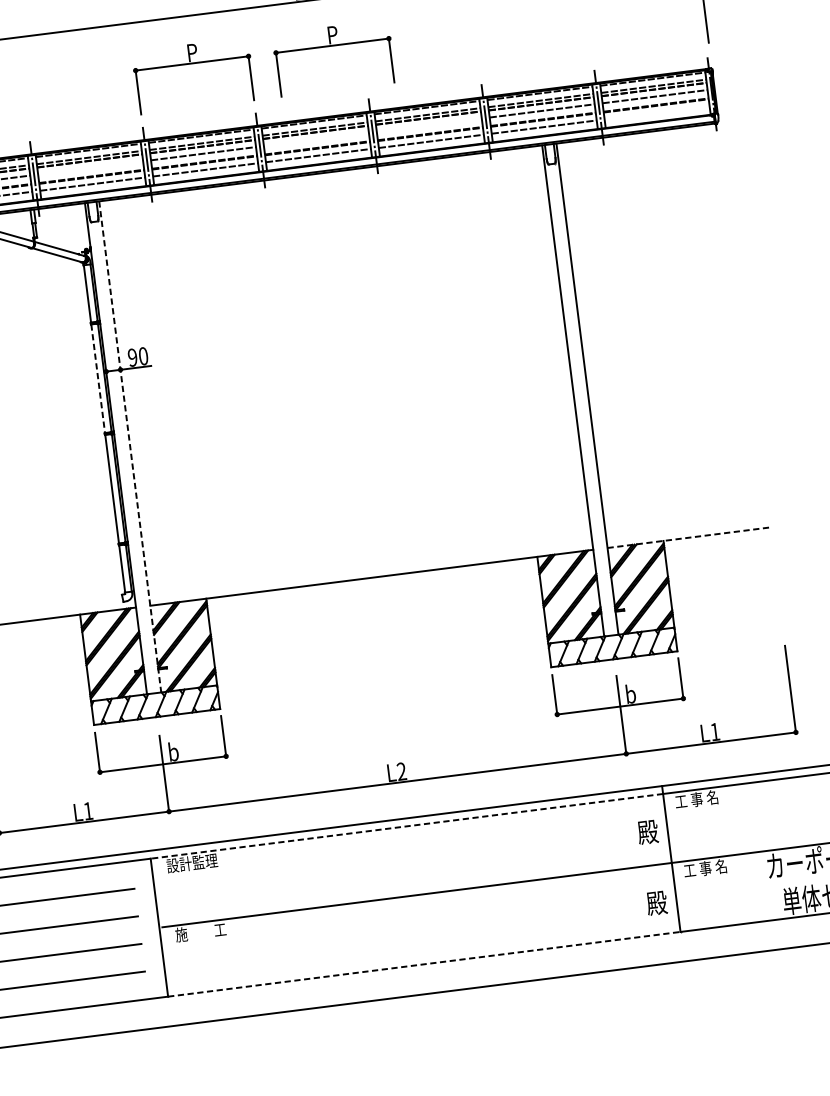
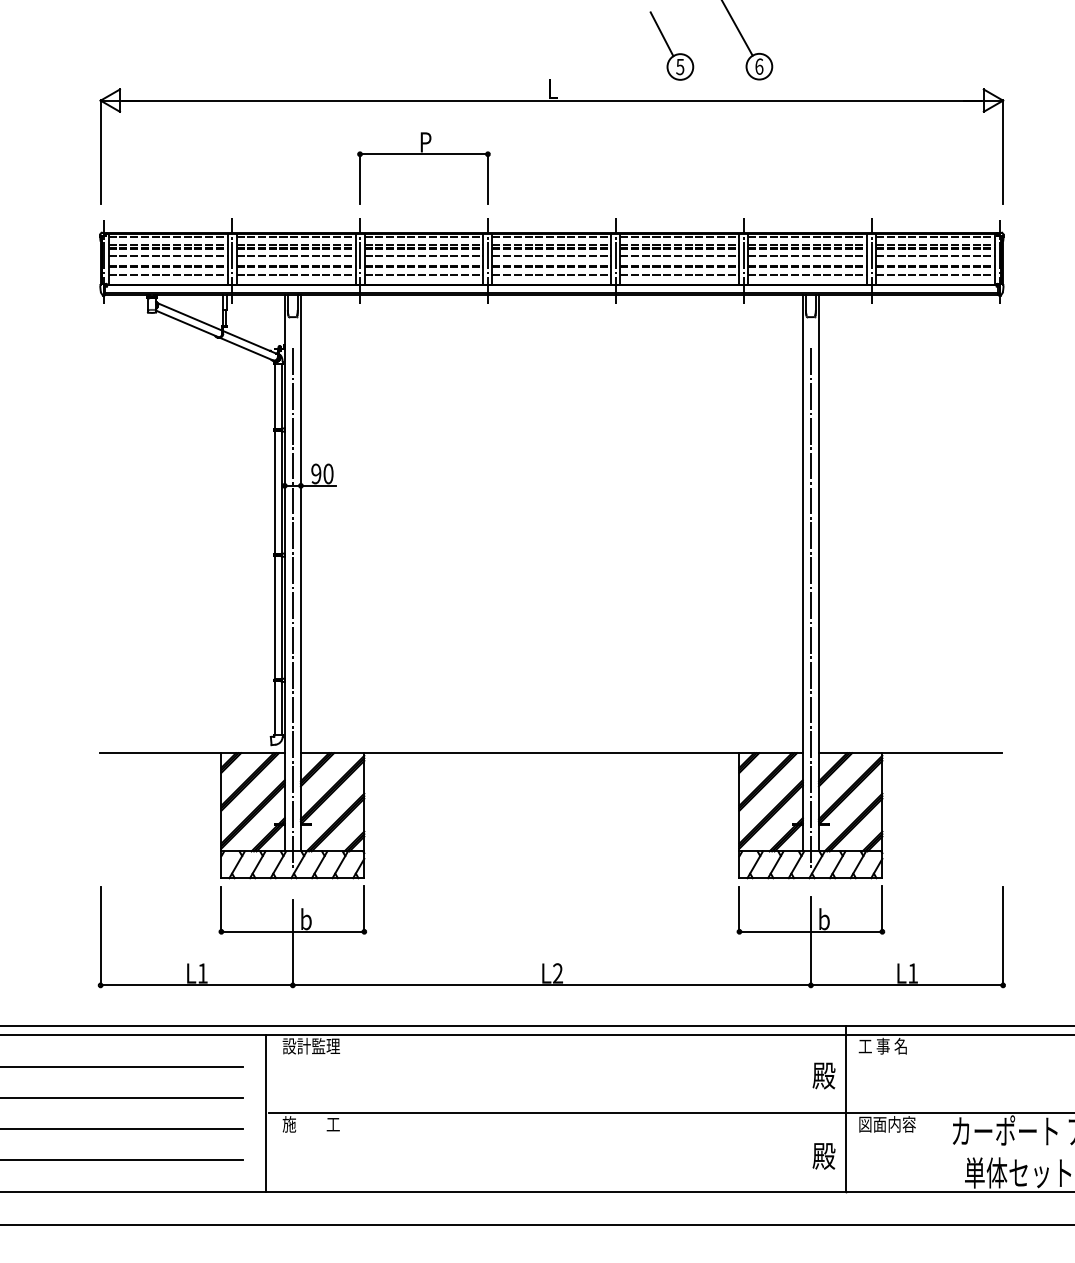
part: (332, 46) -> (582, 154), removed
line: (656, 112) -> (935, 274), added
line: (429, 125) -> (679, 256), added
line: (316, 139) -> (551, 256), added
line: (90, 168) -> (295, 256), added
line: (97, 378) -> (274, 492), dashed -> solid
line: (583, 421) -> (810, 608), added
line: (129, 447) -> (300, 573), dashed -> solid
line: (126, 479) -> (292, 608), added
line: (688, 538) -> (910, 753), dashed -> solid
line: (406, 826) -> (555, 1035), dashed -> solid
text: (708, 868) -> (886, 1124), 工 事 名 -> 図面内容
line: (424, 964) -> (556, 1191), dashed -> solid

